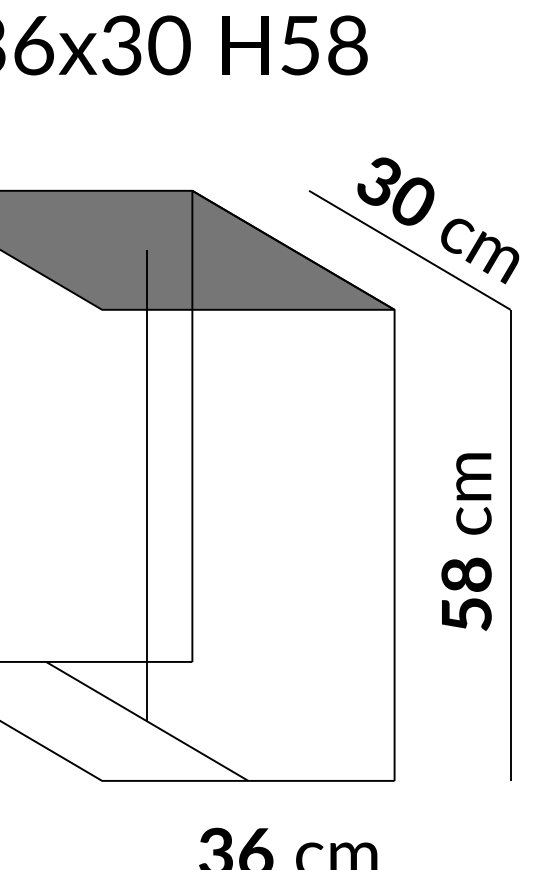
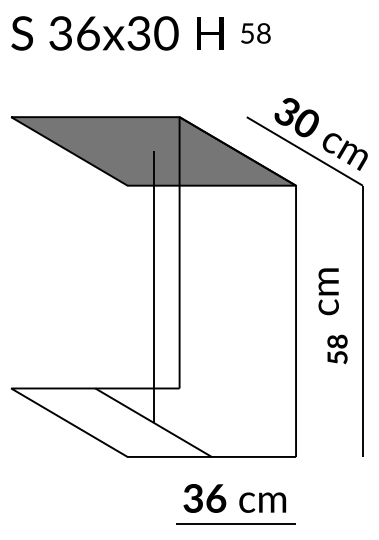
part: (324, 45) -> (255, 33), size x0.6
part: (473, 493) -> (328, 291), moved
part: (466, 594) -> (337, 349), size x0.7

